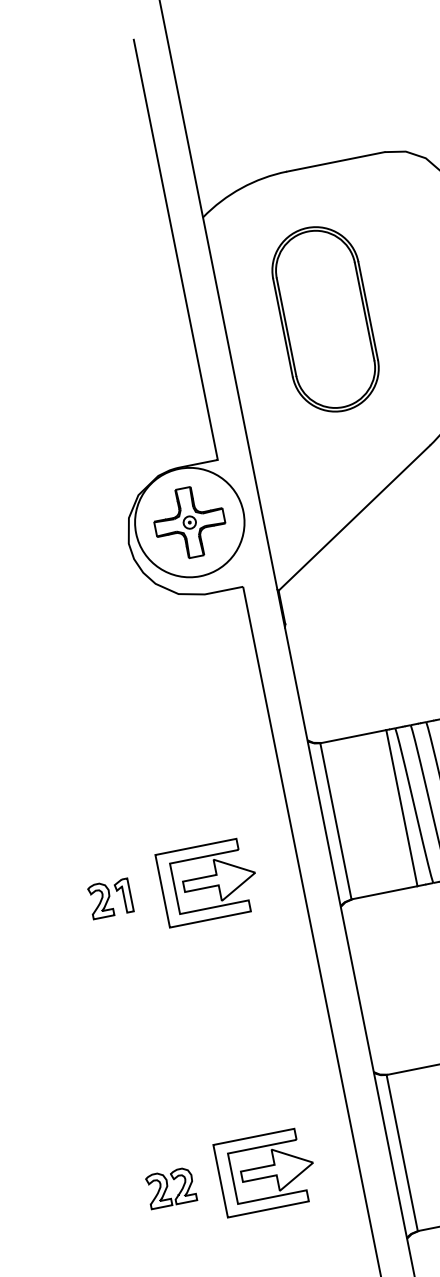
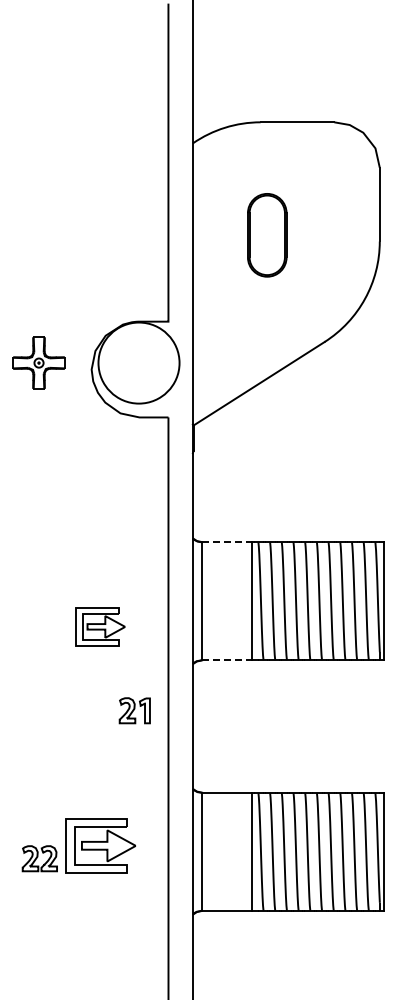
part: (326, 319) -> (267, 235), size x0.6
part: (188, 521) -> (38, 362), moved
line: (353, 736) -> (226, 542), solid -> dashed
part: (208, 881) -> (100, 626), size x0.7
line: (384, 893) -> (226, 660), solid -> dashed
part: (109, 898) -> (134, 710), moved
part: (170, 1187) -> (39, 858), moved

